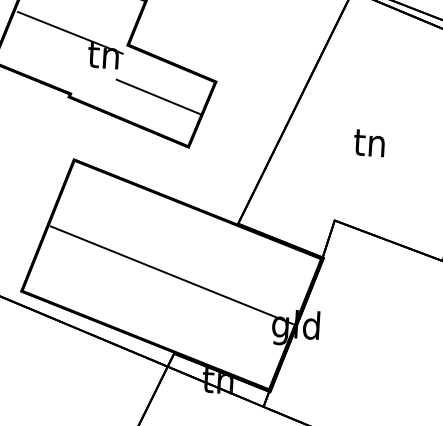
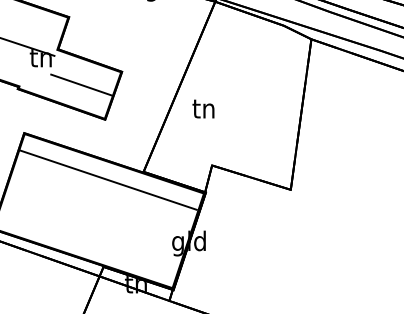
text: (369, 142) -> (203, 108), moved
line: (171, 274) -> (108, 179), moved

